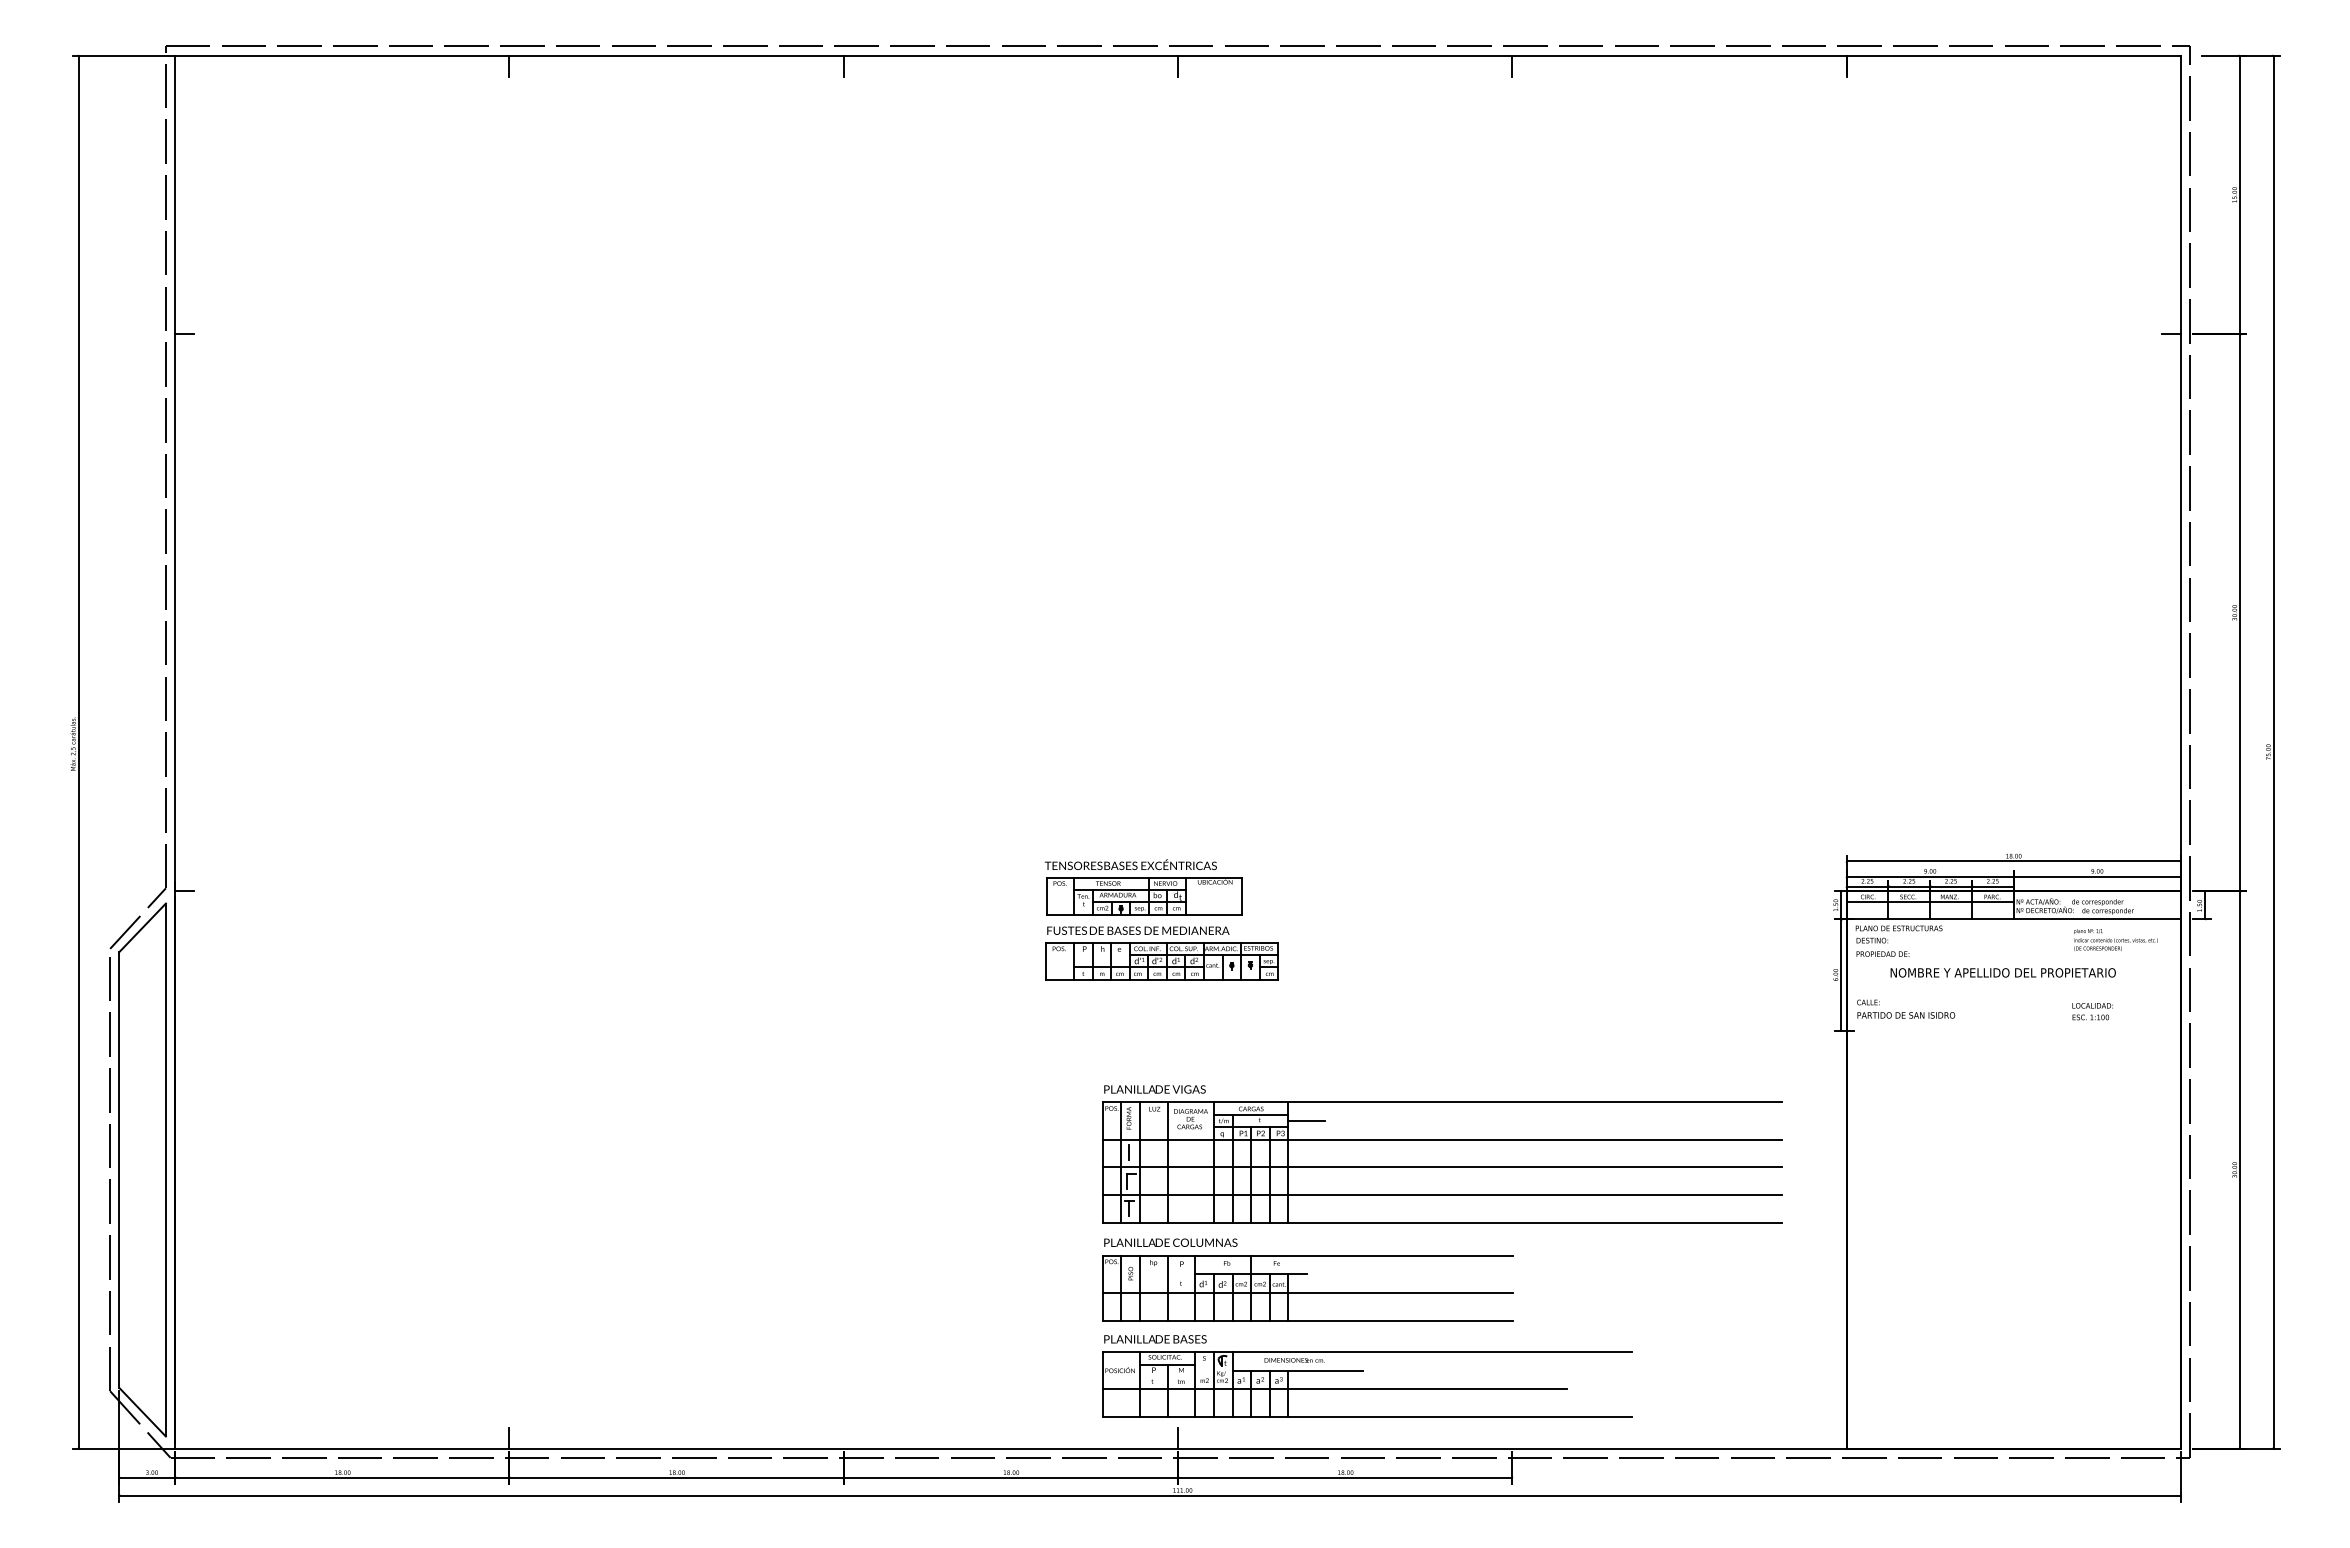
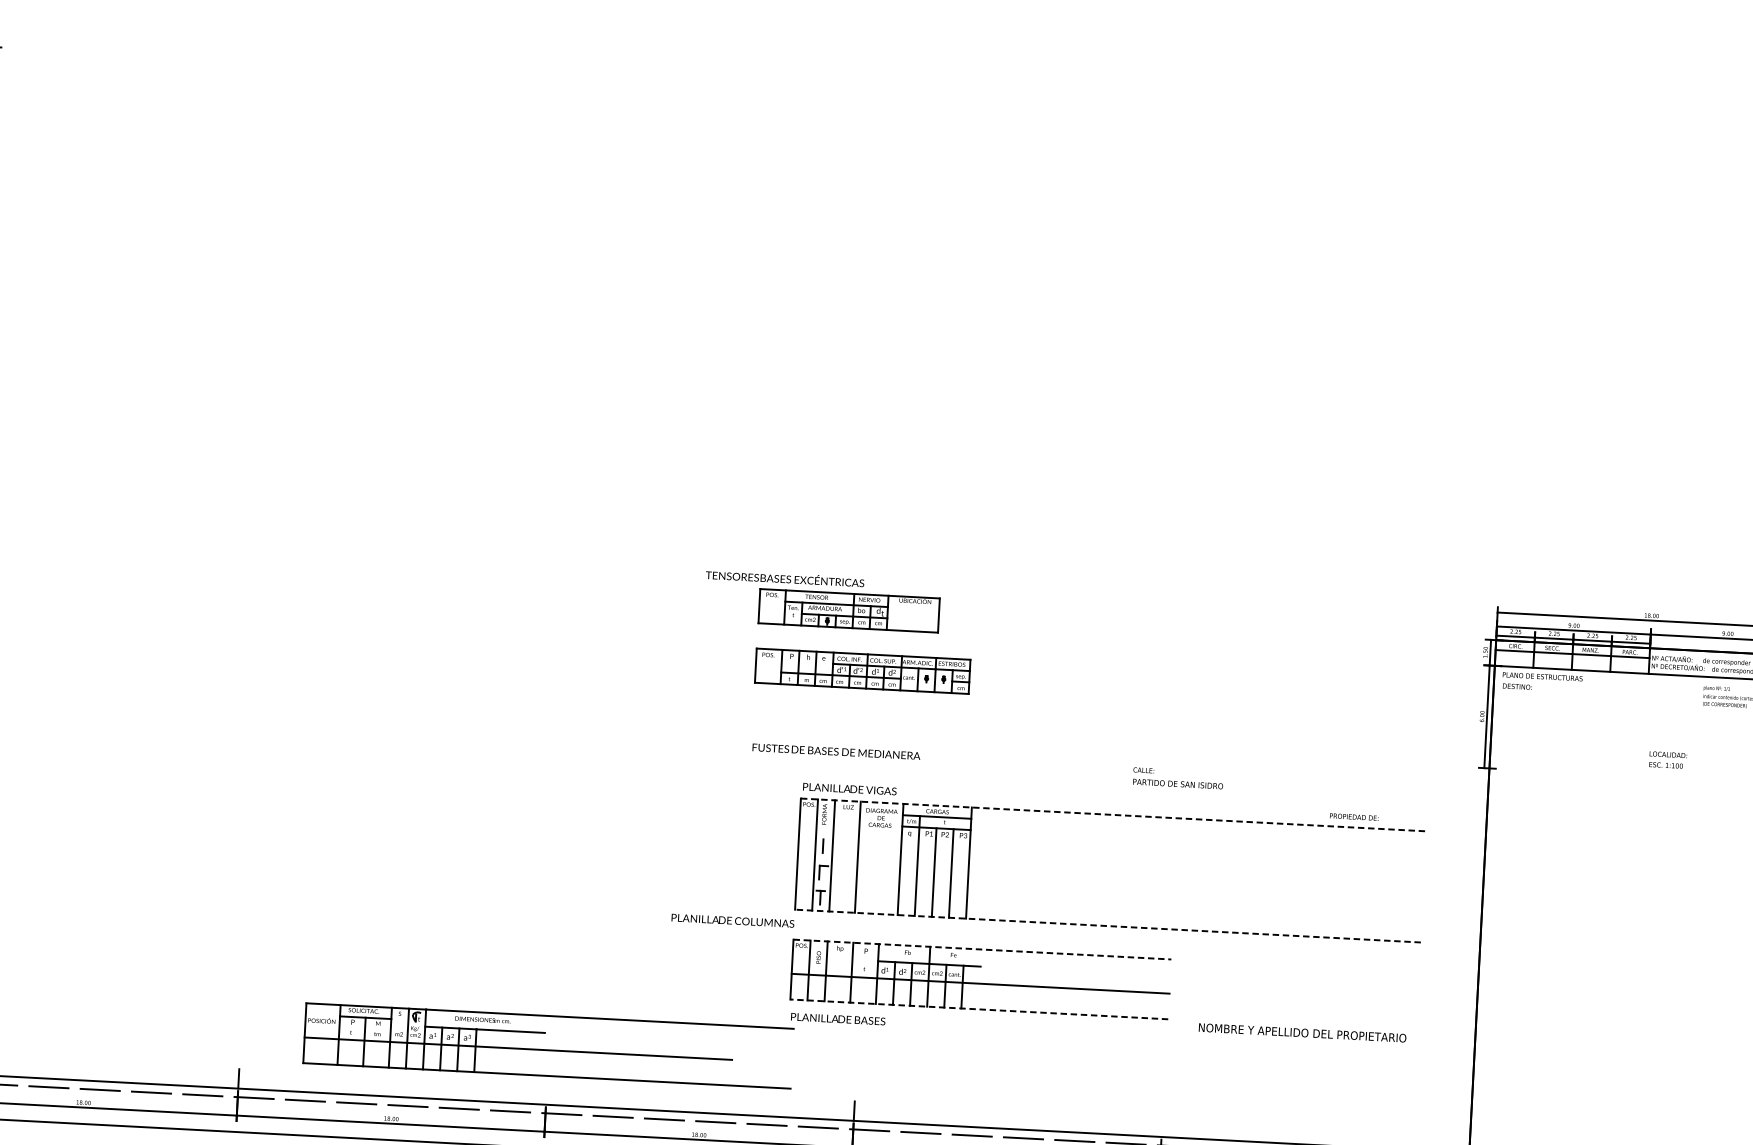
text: (1130, 864) -> (784, 578), moved
text: (1138, 930) -> (836, 751), moved
text: (1882, 953) -> (1353, 816), moved
text: (2002, 972) -> (1301, 1032), moved
text: (1906, 1008) -> (1178, 777), moved
text: (2092, 1011) -> (1667, 760), moved
line: (1442, 1102) -> (1113, 814), solid -> dashed
line: (1306, 1121) -> (987, 825), removed
line: (1442, 1139) -> (1112, 849), removed
line: (1442, 1167) -> (1110, 874), removed
line: (1442, 1195) -> (1109, 900), removed
line: (1442, 1223) -> (1108, 926), solid -> dashed
text: (1170, 1242) -> (732, 920), moved
line: (1308, 1255) -> (983, 949), solid -> dashed
line: (1307, 1320) -> (979, 1009), solid -> dashed
part: (1367, 1384) -> (548, 1045), moved

